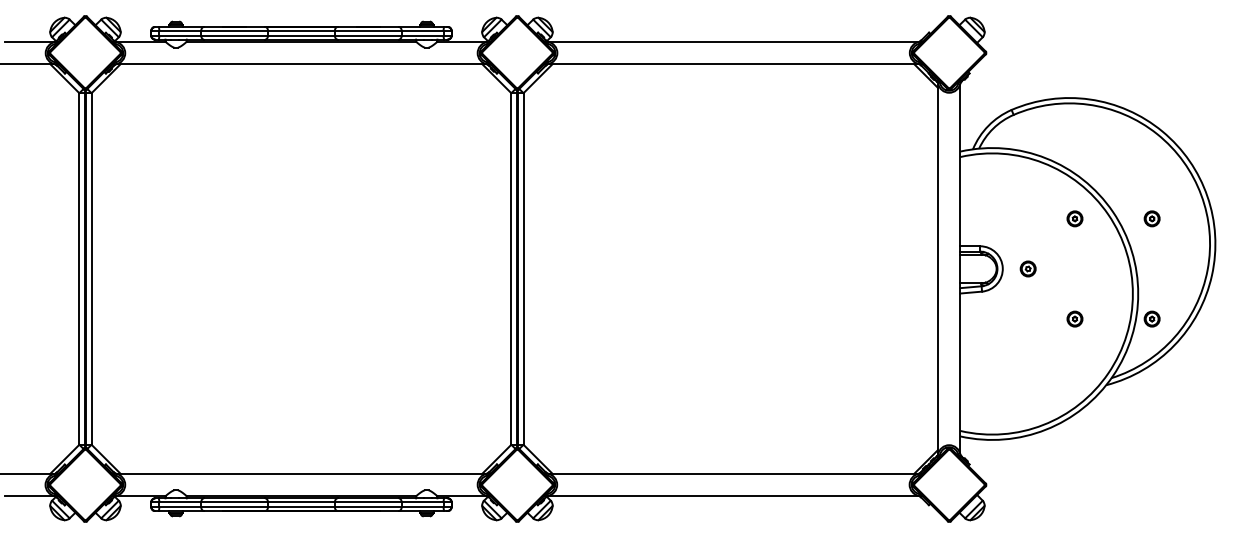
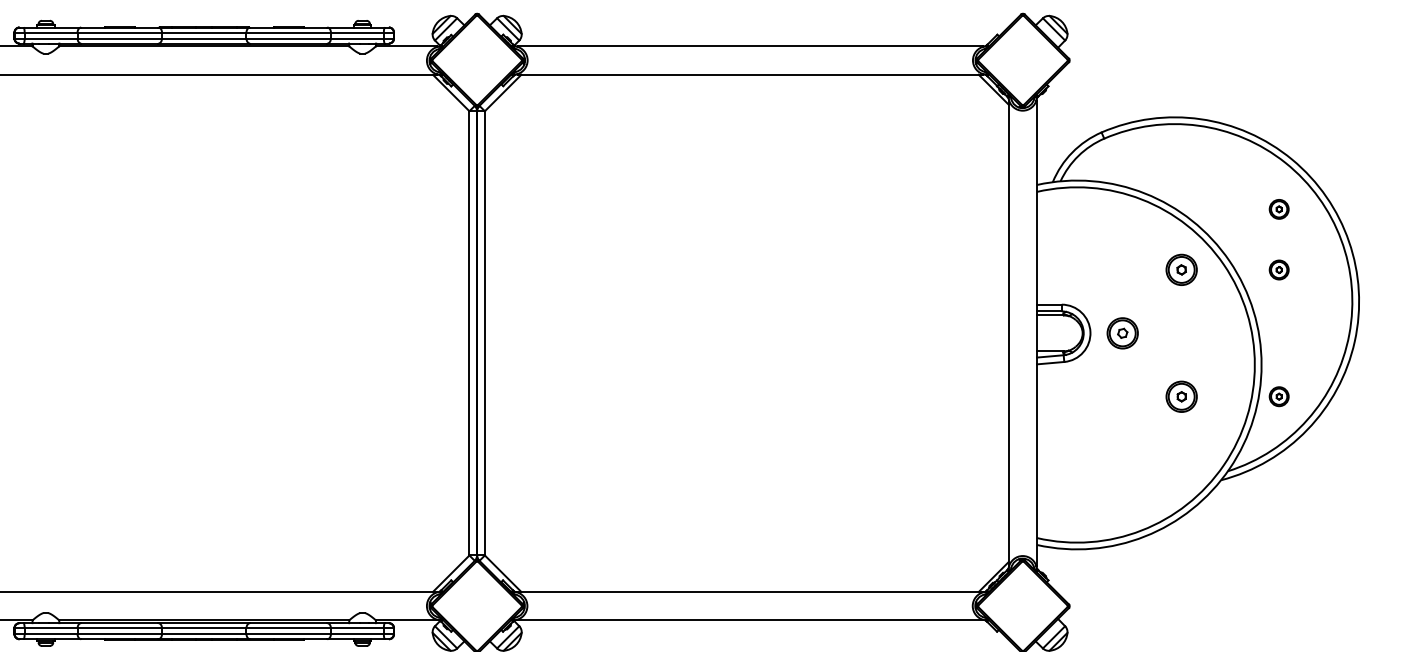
part: (1151, 170) -> (1278, 208), added
part: (1074, 218) -> (1181, 269), size x1.6
part: (1027, 268) -> (1121, 332), size x1.6
part: (1074, 318) -> (1181, 395), size x1.6

